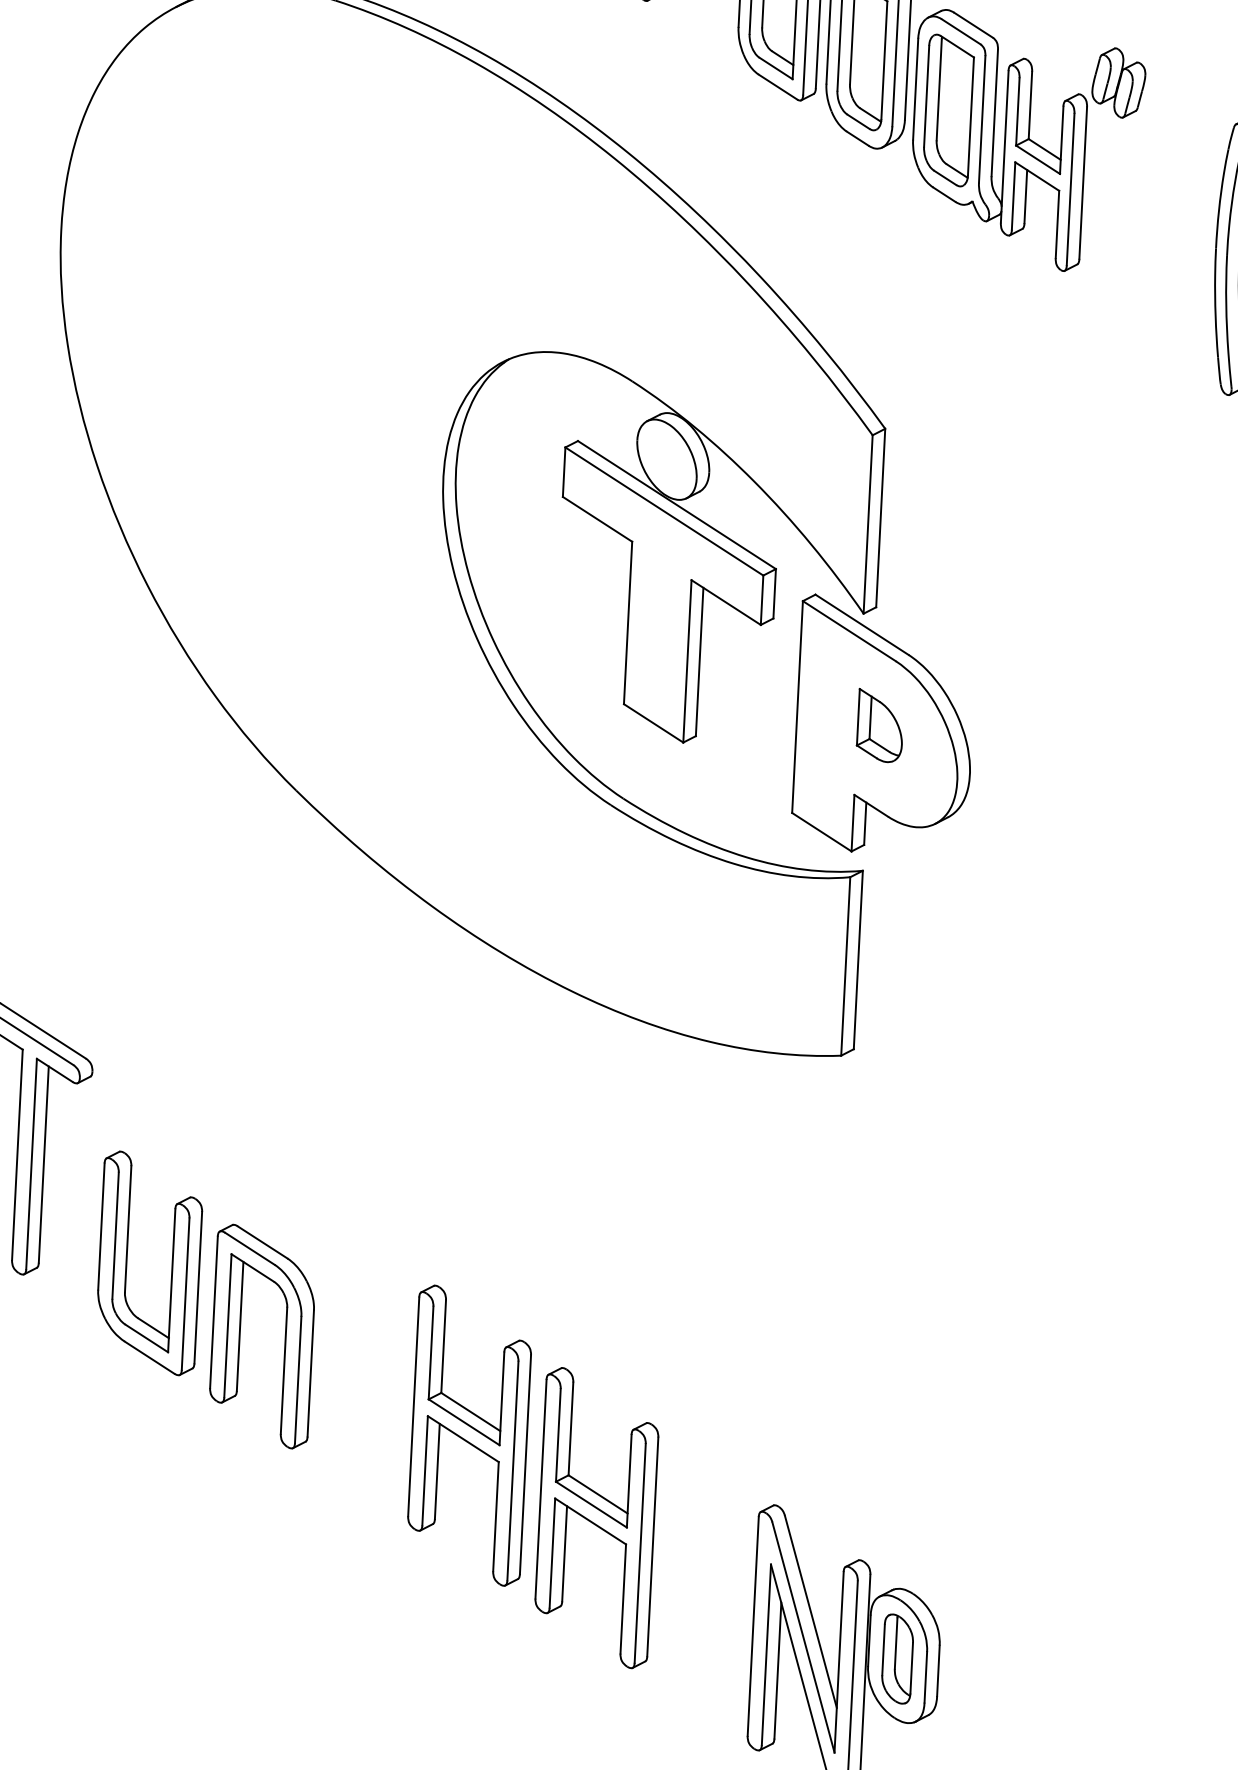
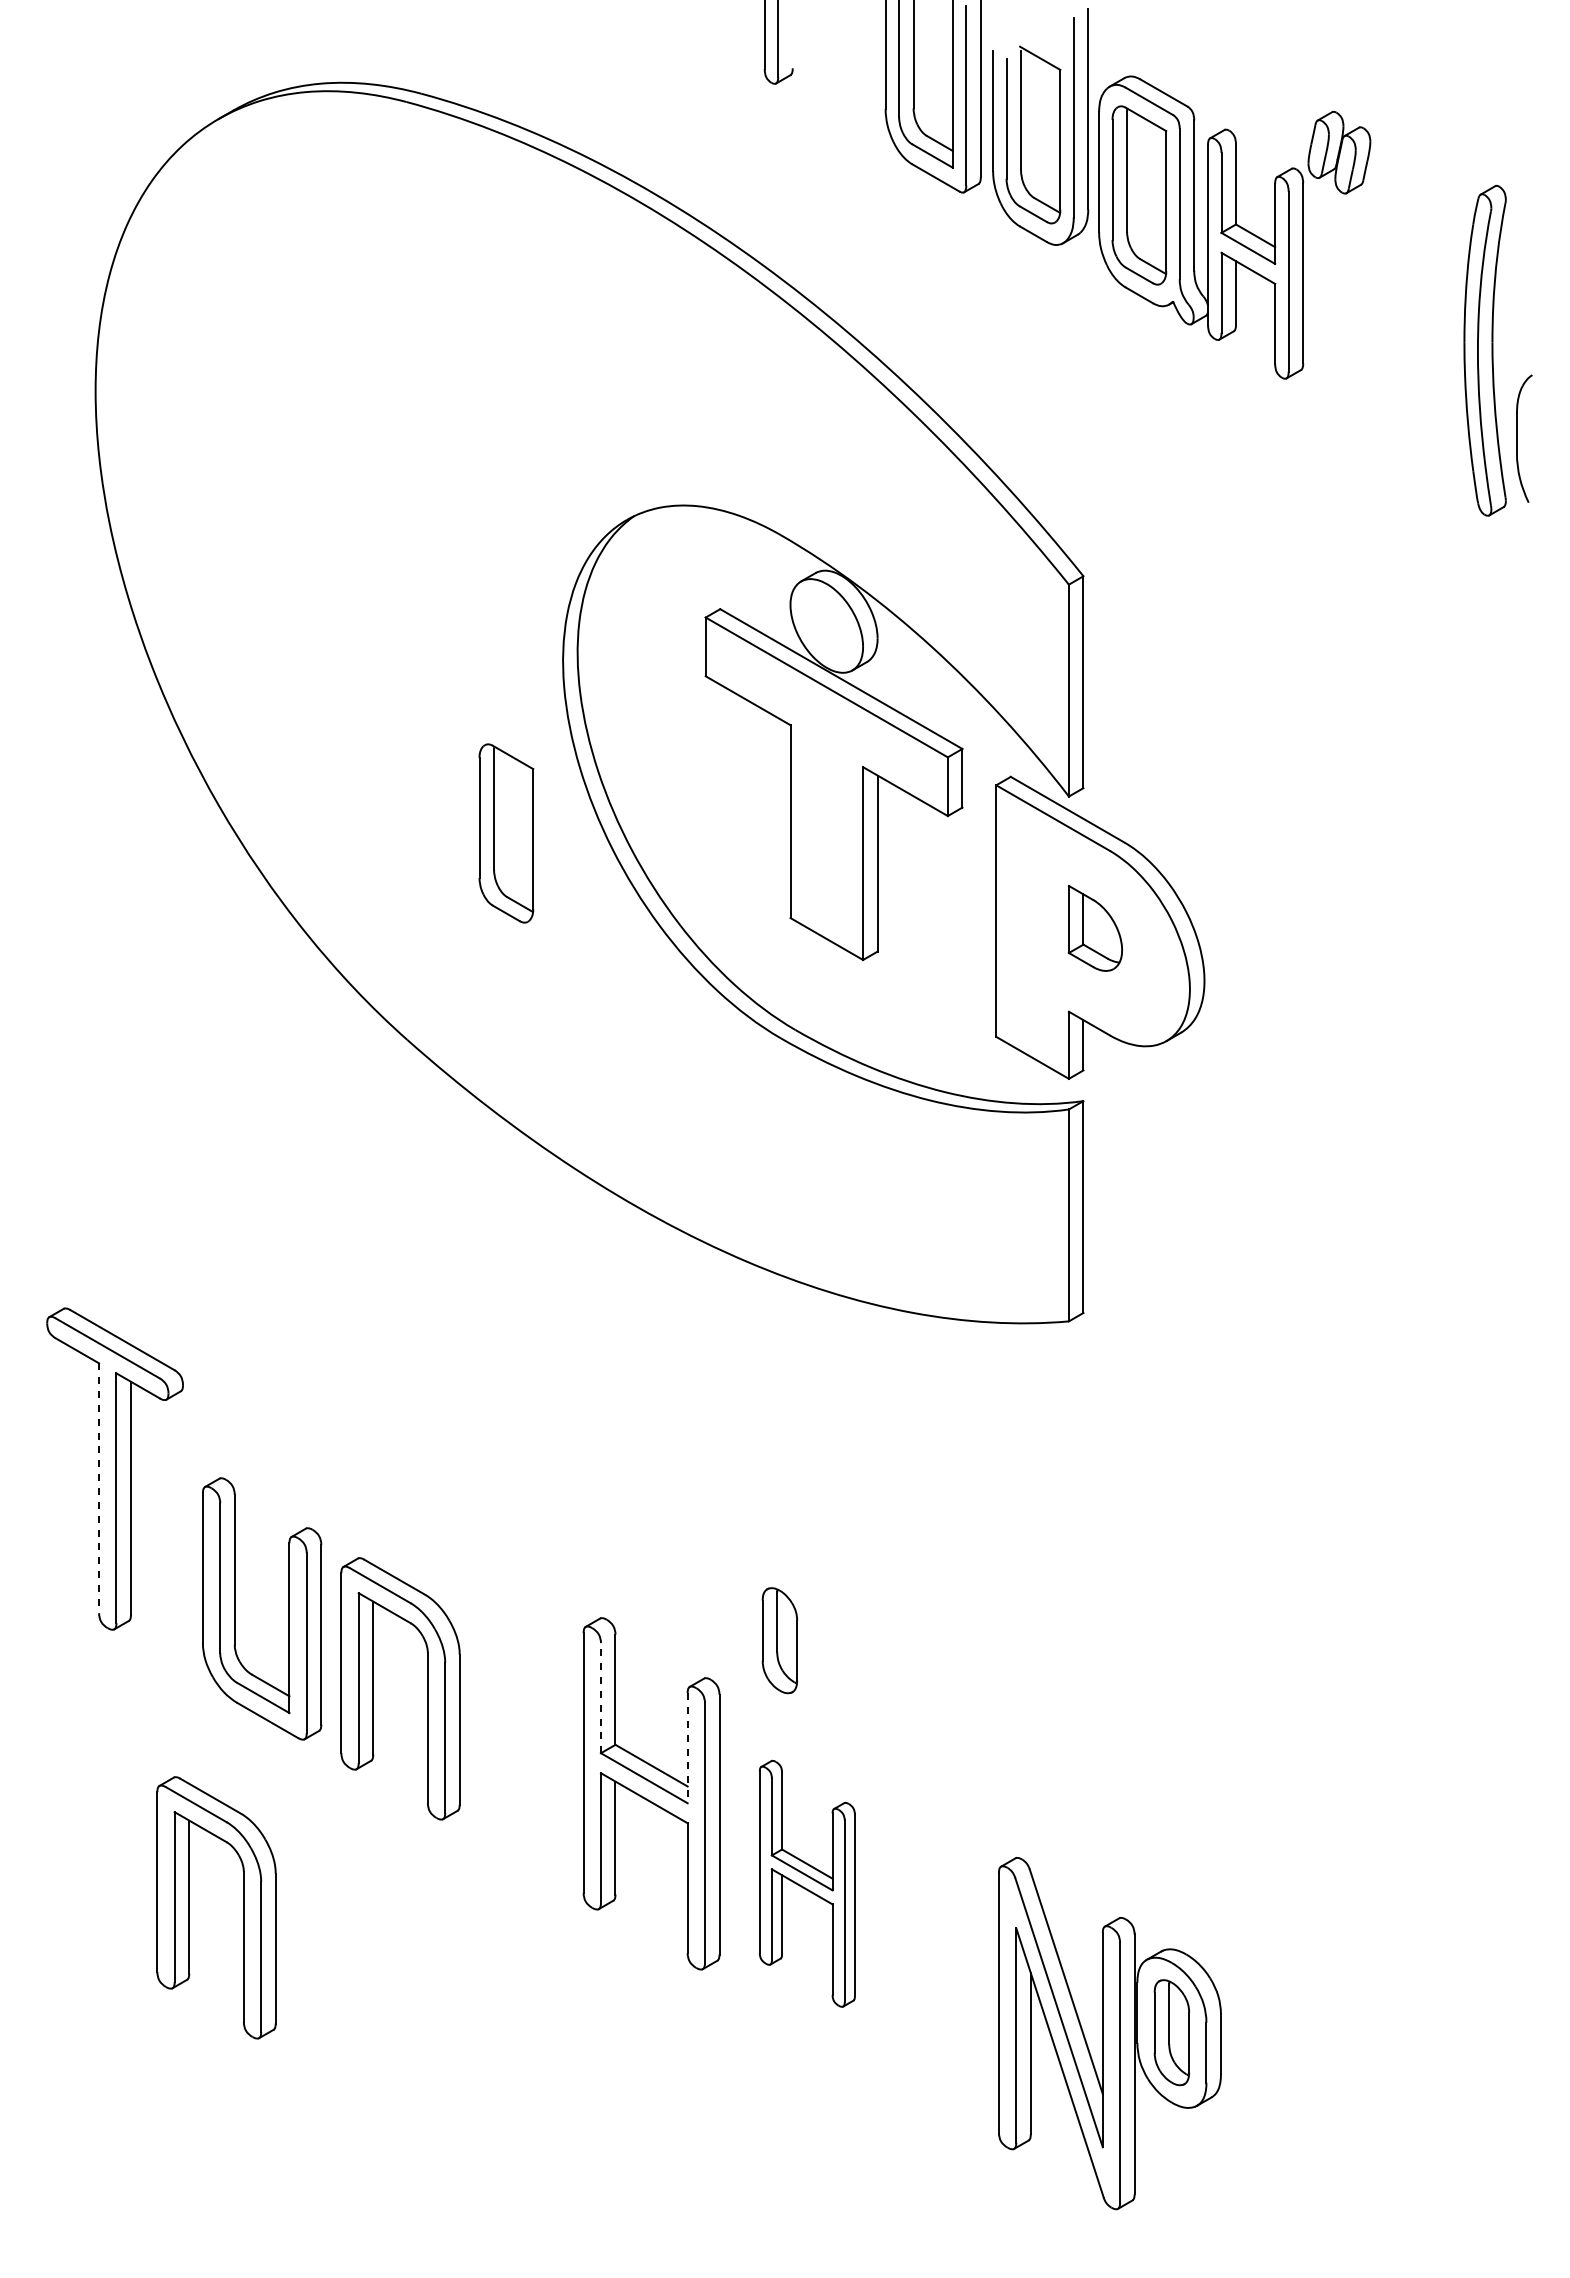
part: (388, 620) -> (506, 833), added
line: (17, 1155) -> (99, 1488), solid -> dashed
part: (583, 1312) -> (779, 1640), added
line: (430, 1352) -> (600, 1697), solid -> dashed
line: (501, 1399) -> (687, 1748), solid -> dashed
part: (75, 1511) -> (189, 1907), added
part: (597, 1517) -> (807, 1883), size x0.7

